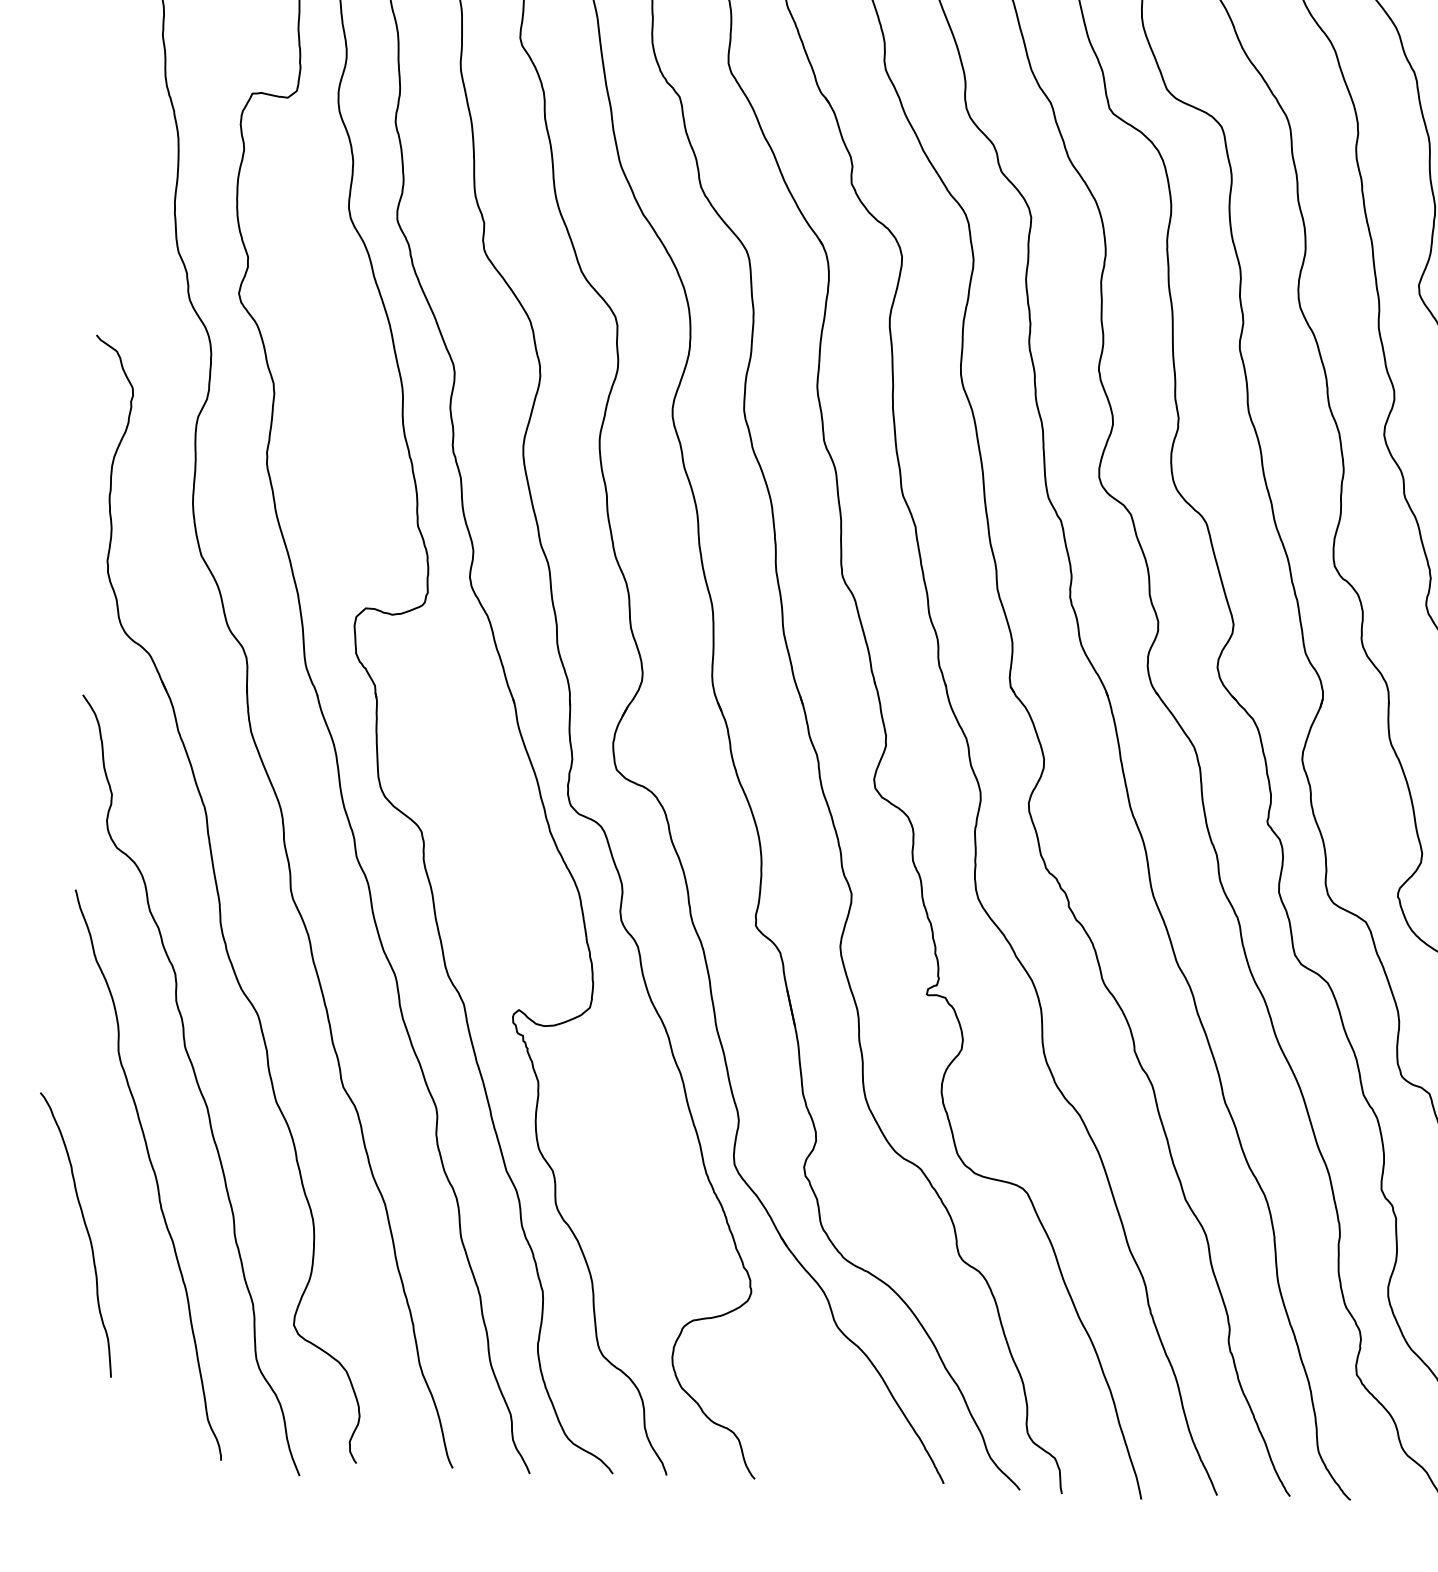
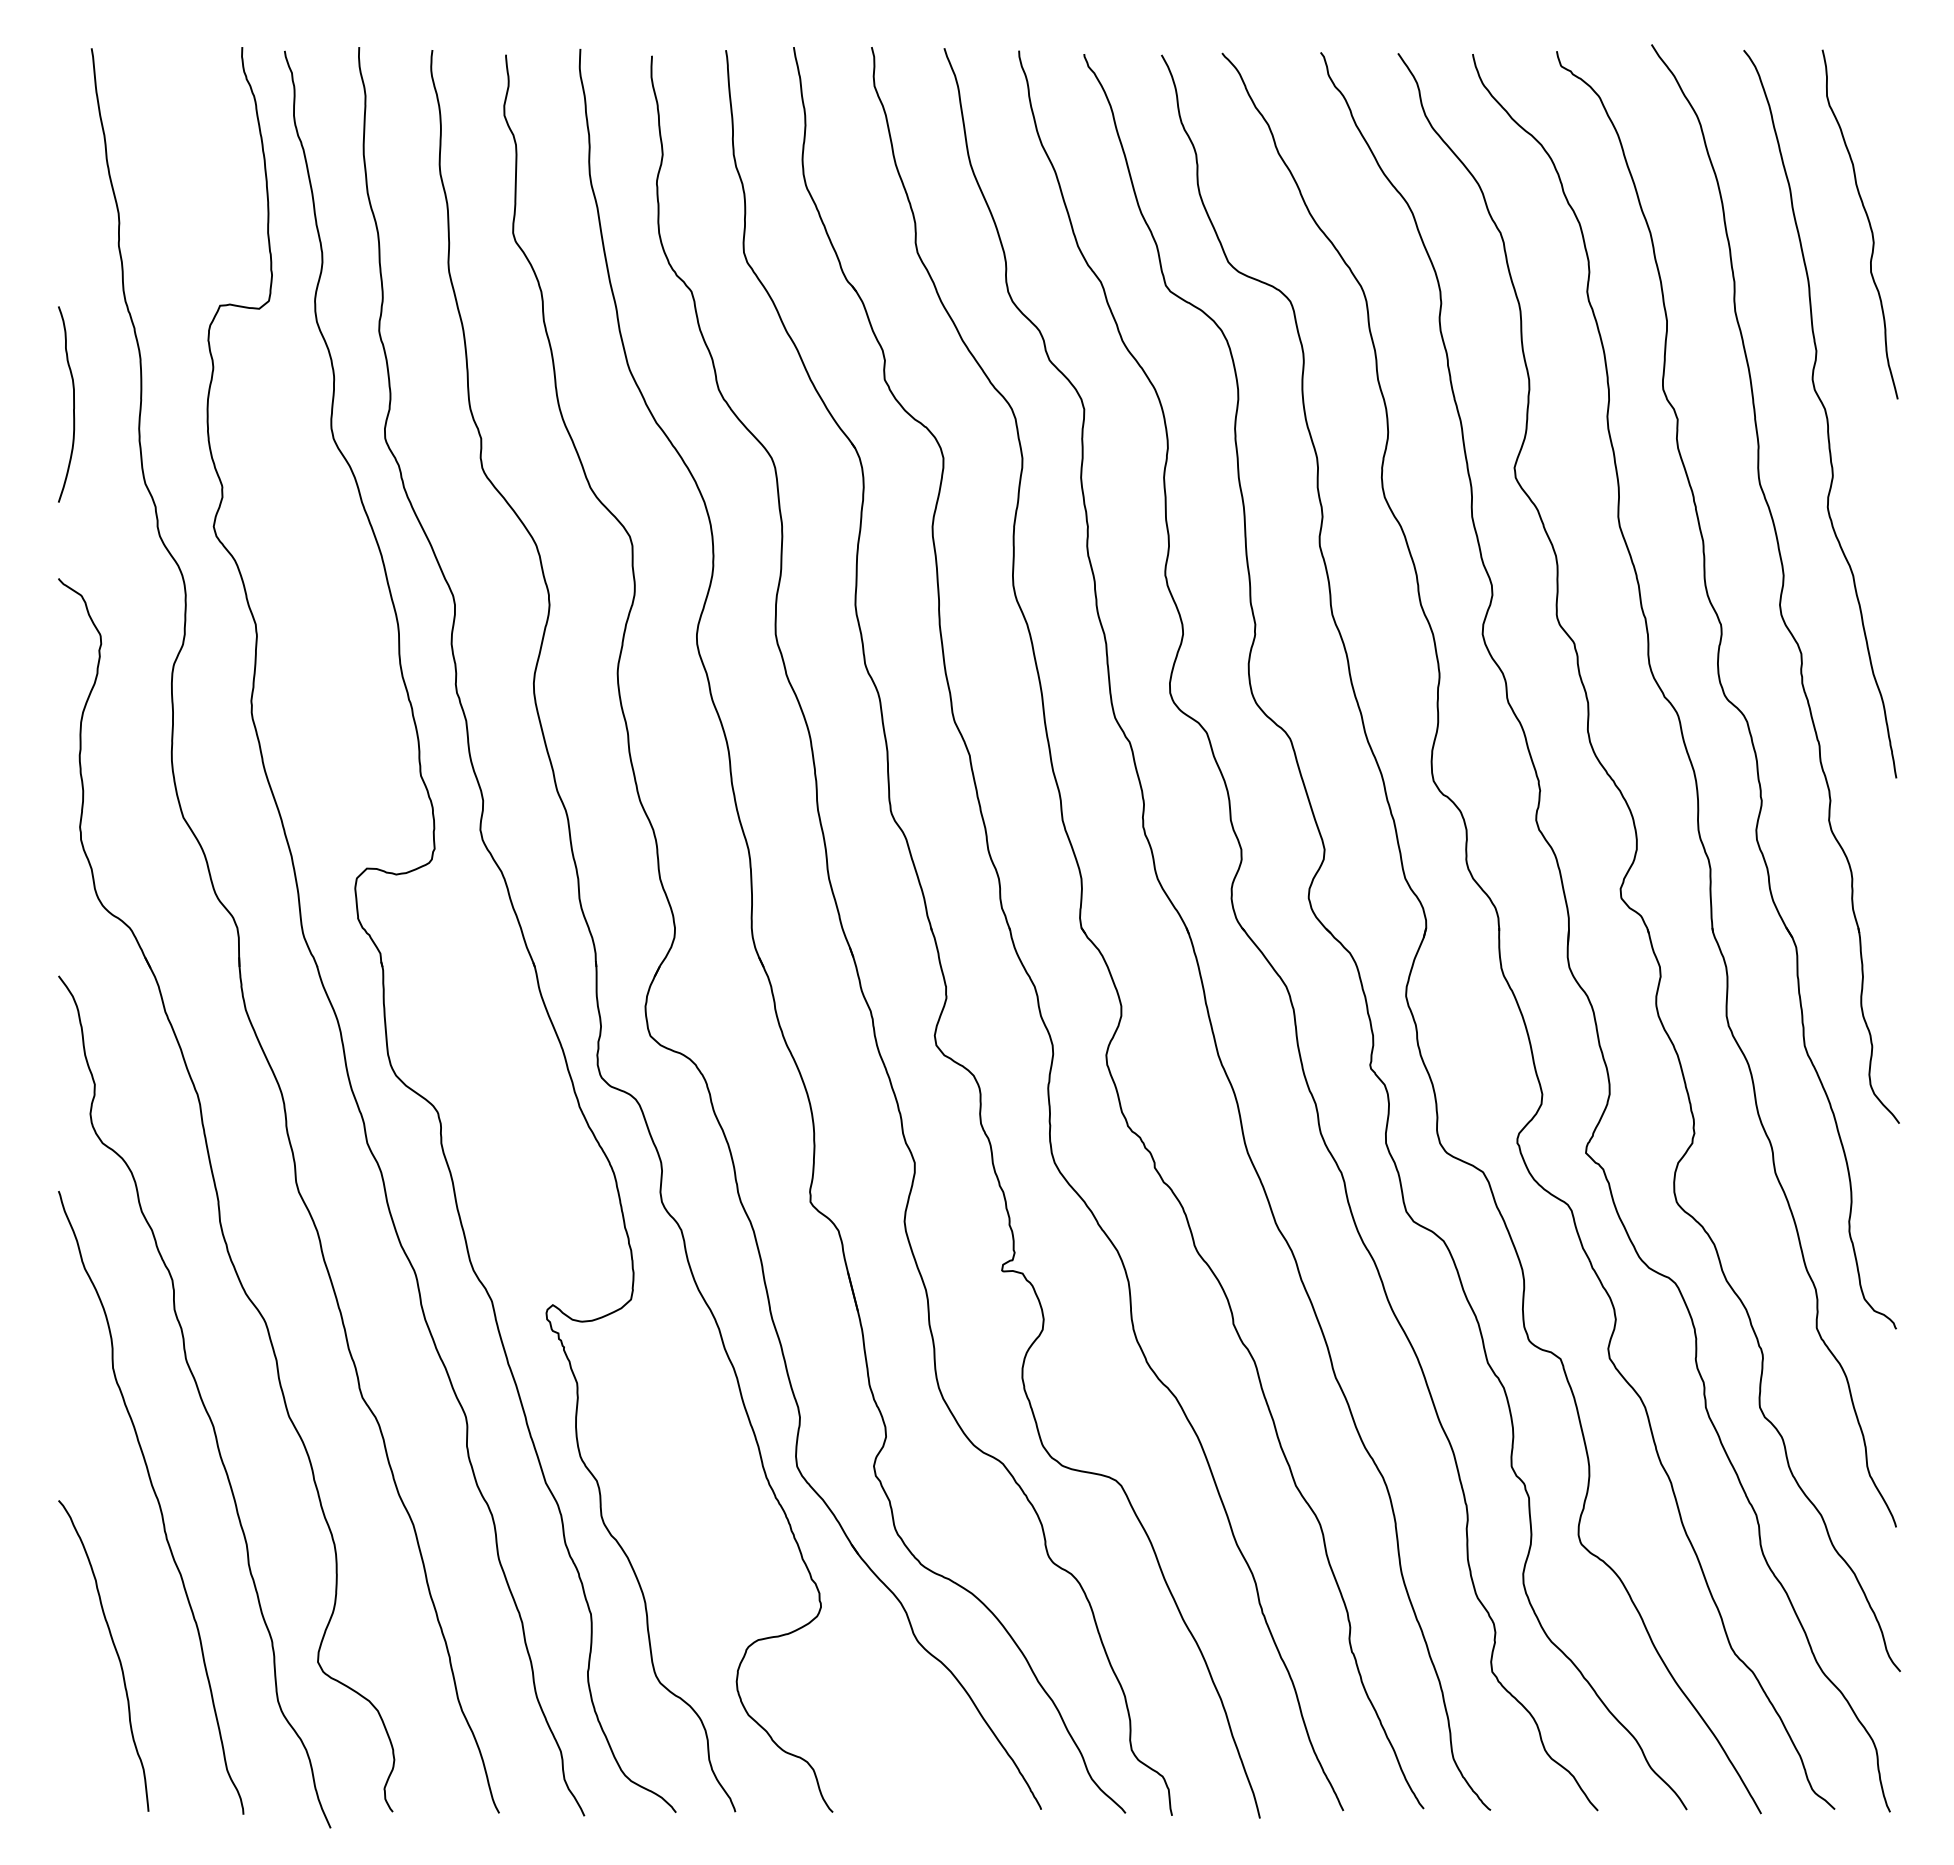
curve: (116, 177) -> (73, 404), added
curve: (85, 1229) -> (114, 1649), moved

